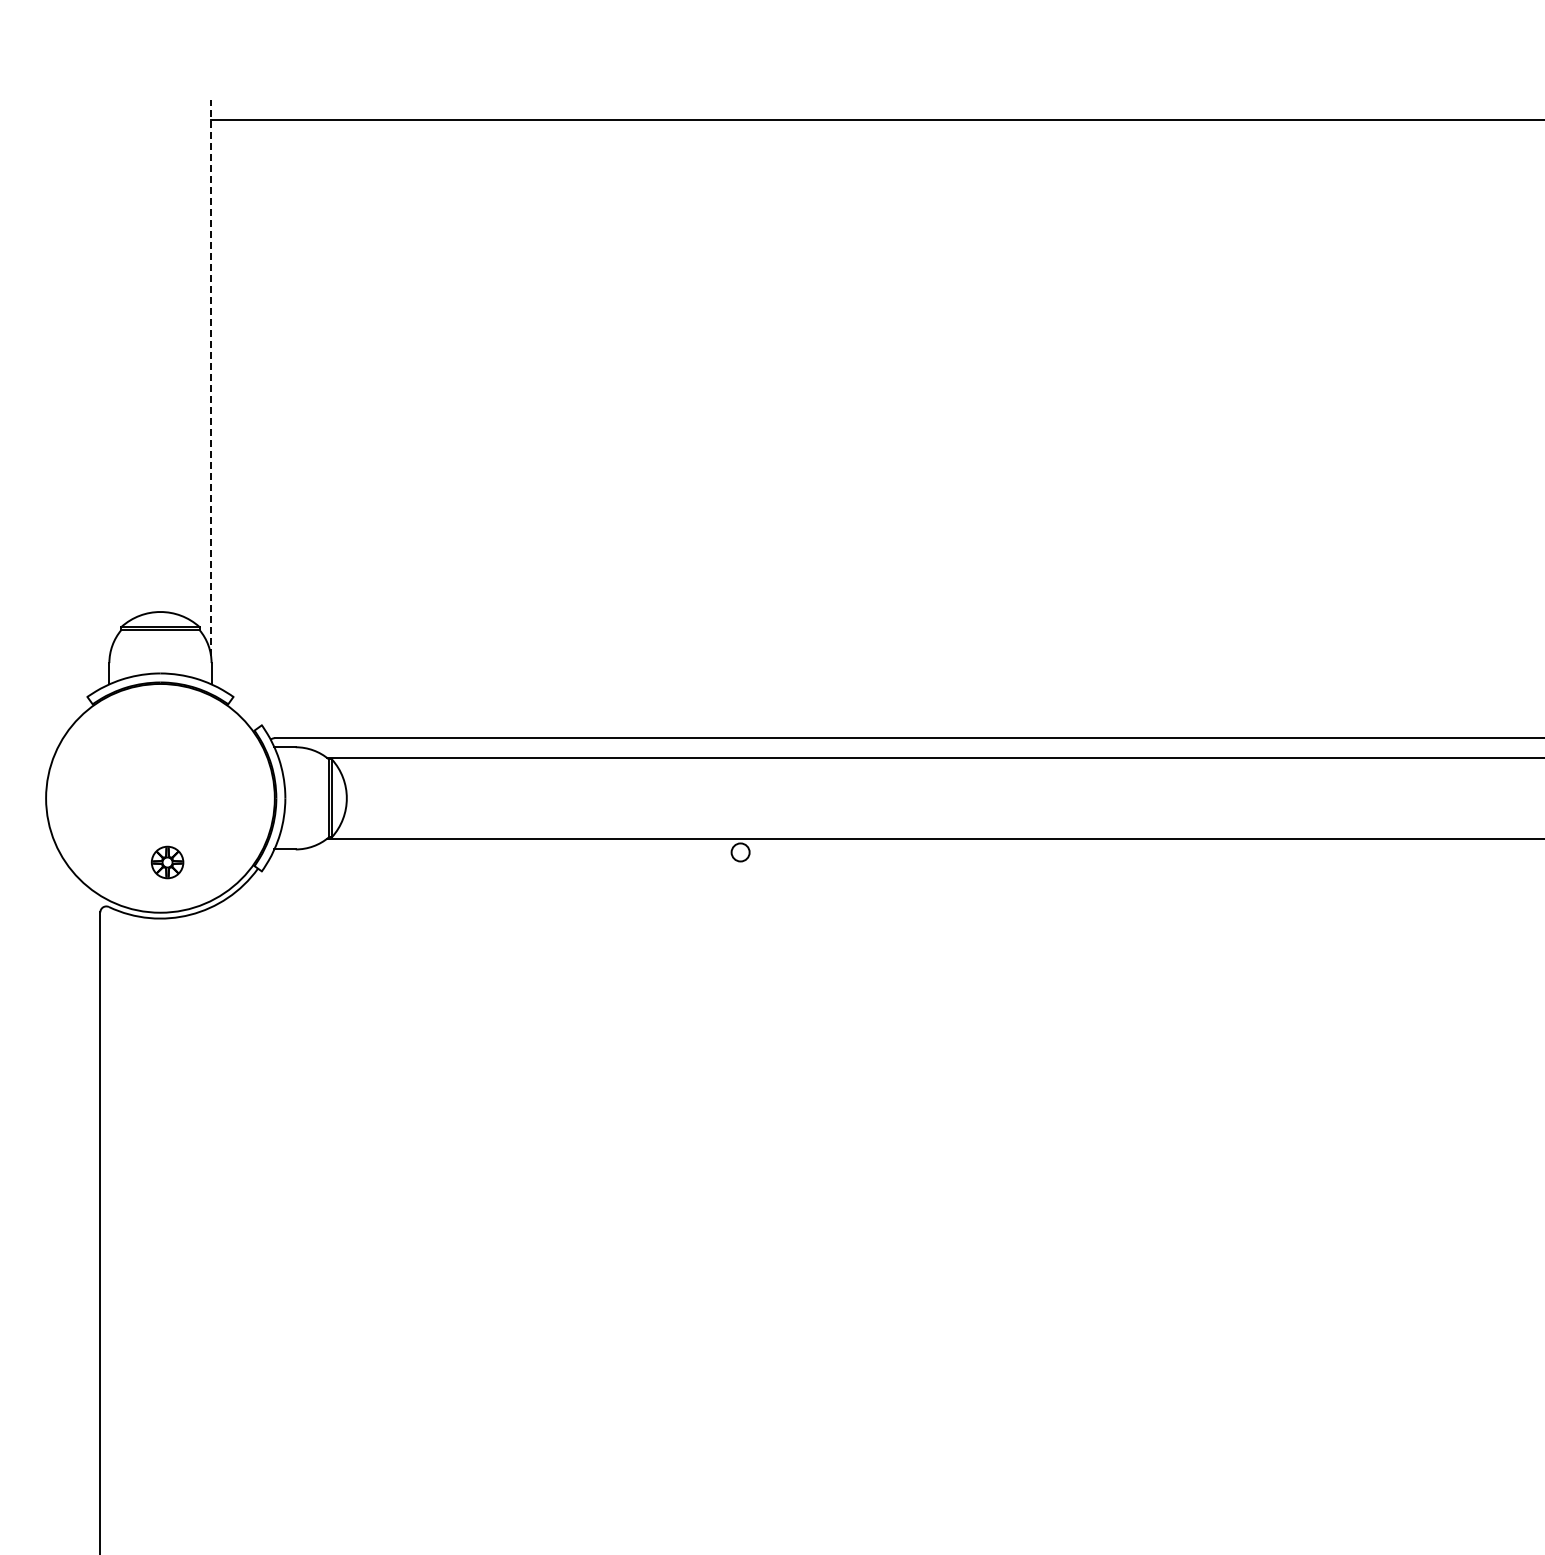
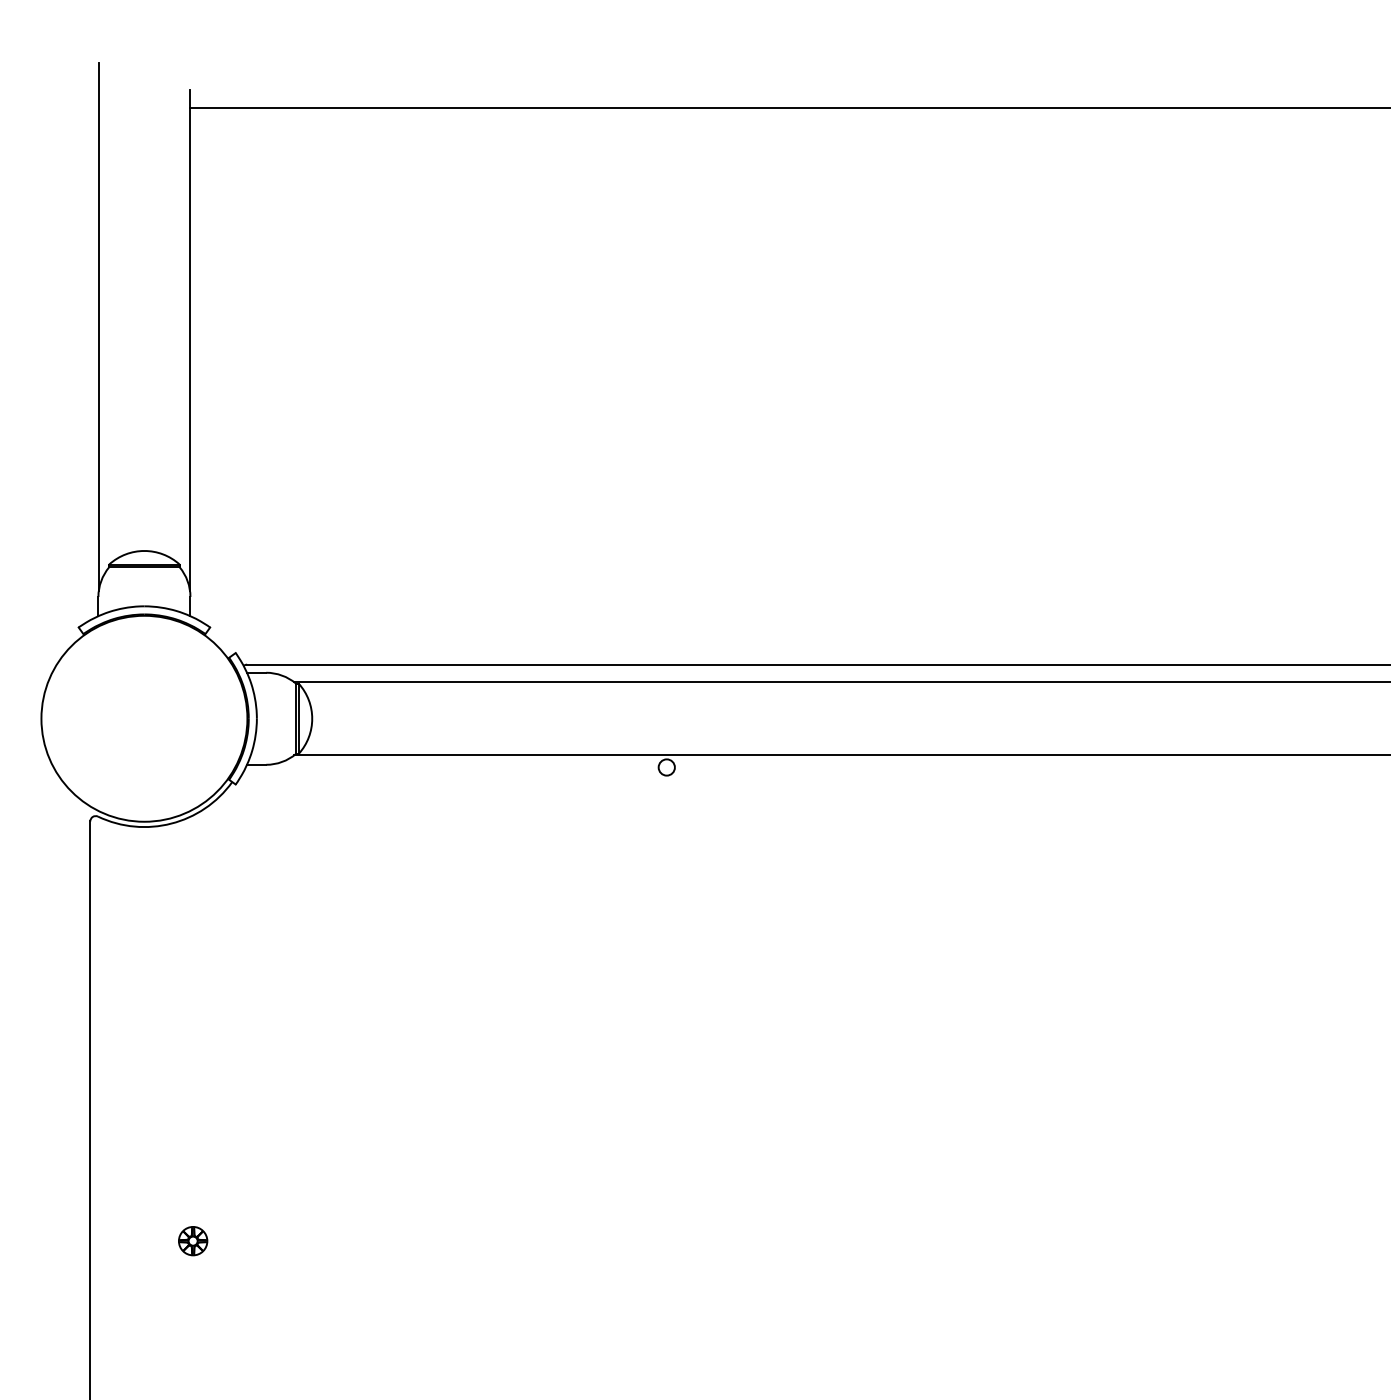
line: (109, 363) -> (98, 327), added
line: (211, 377) -> (190, 339), dashed -> solid
part: (167, 862) -> (193, 1241), moved

